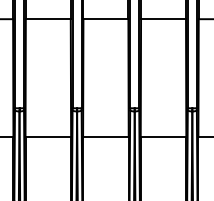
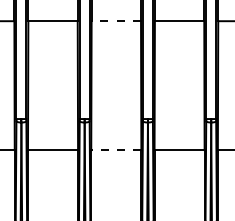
line: (106, 19) -> (116, 21), solid -> dashed
line: (105, 136) -> (115, 150), solid -> dashed

